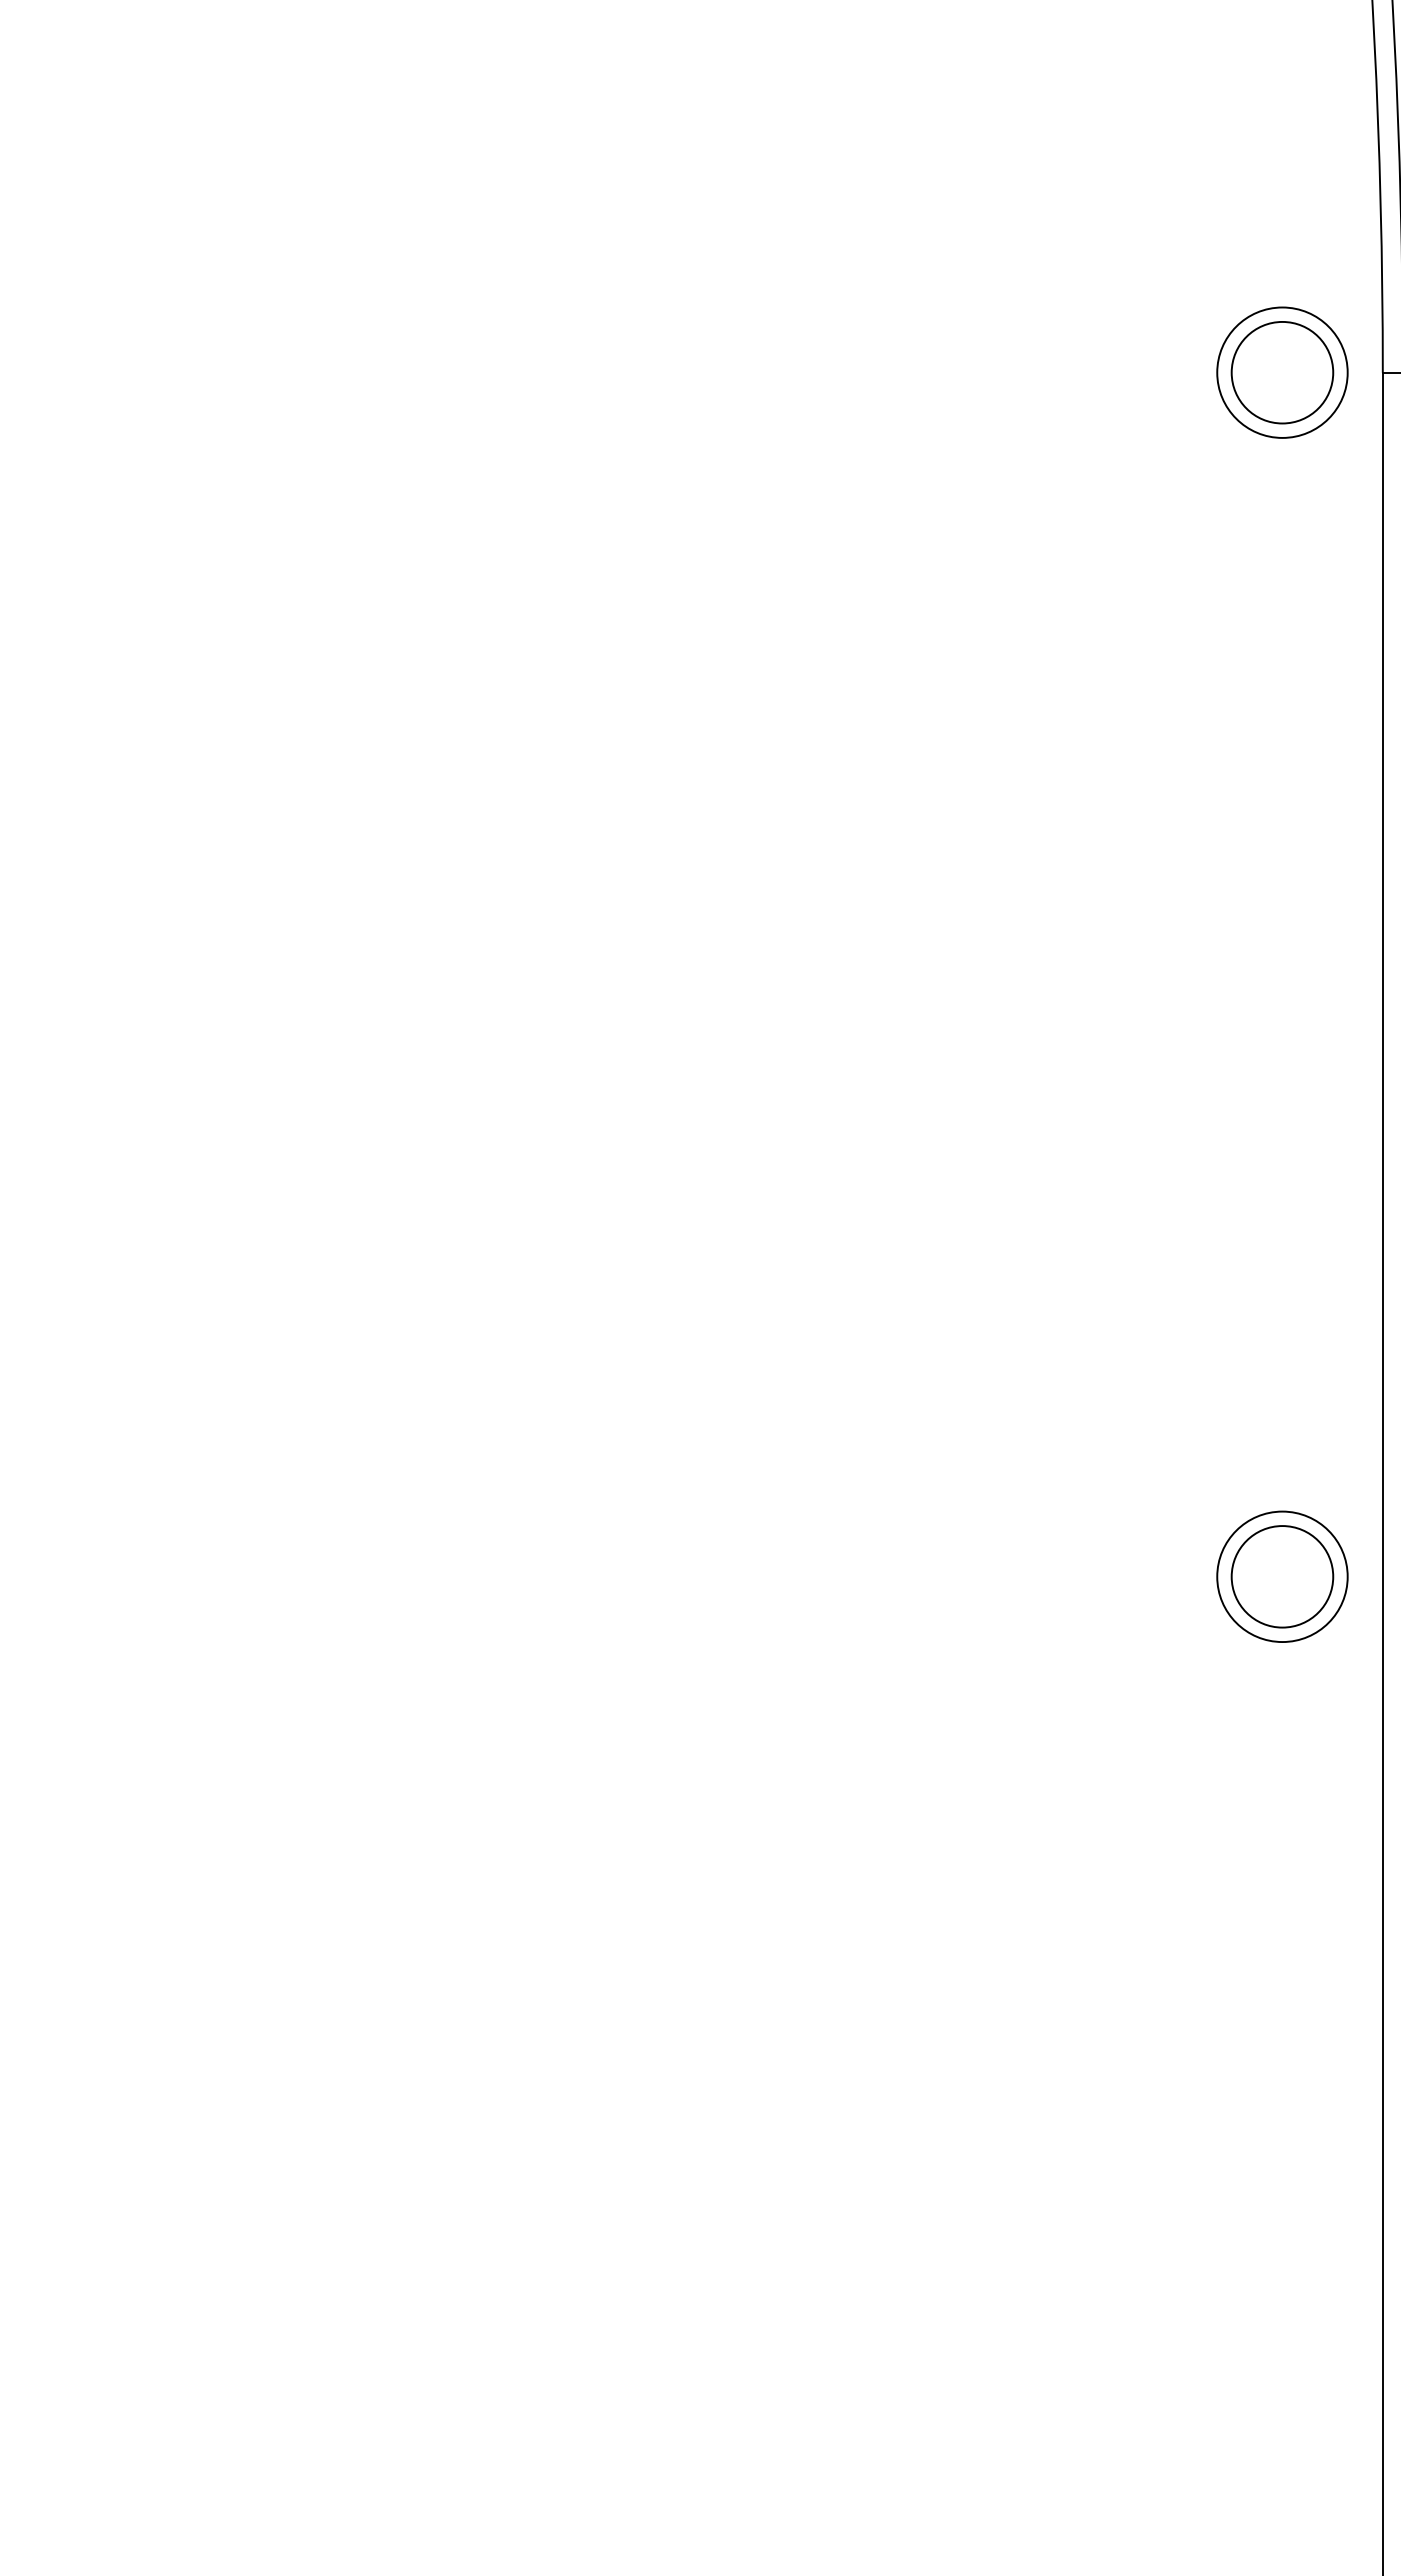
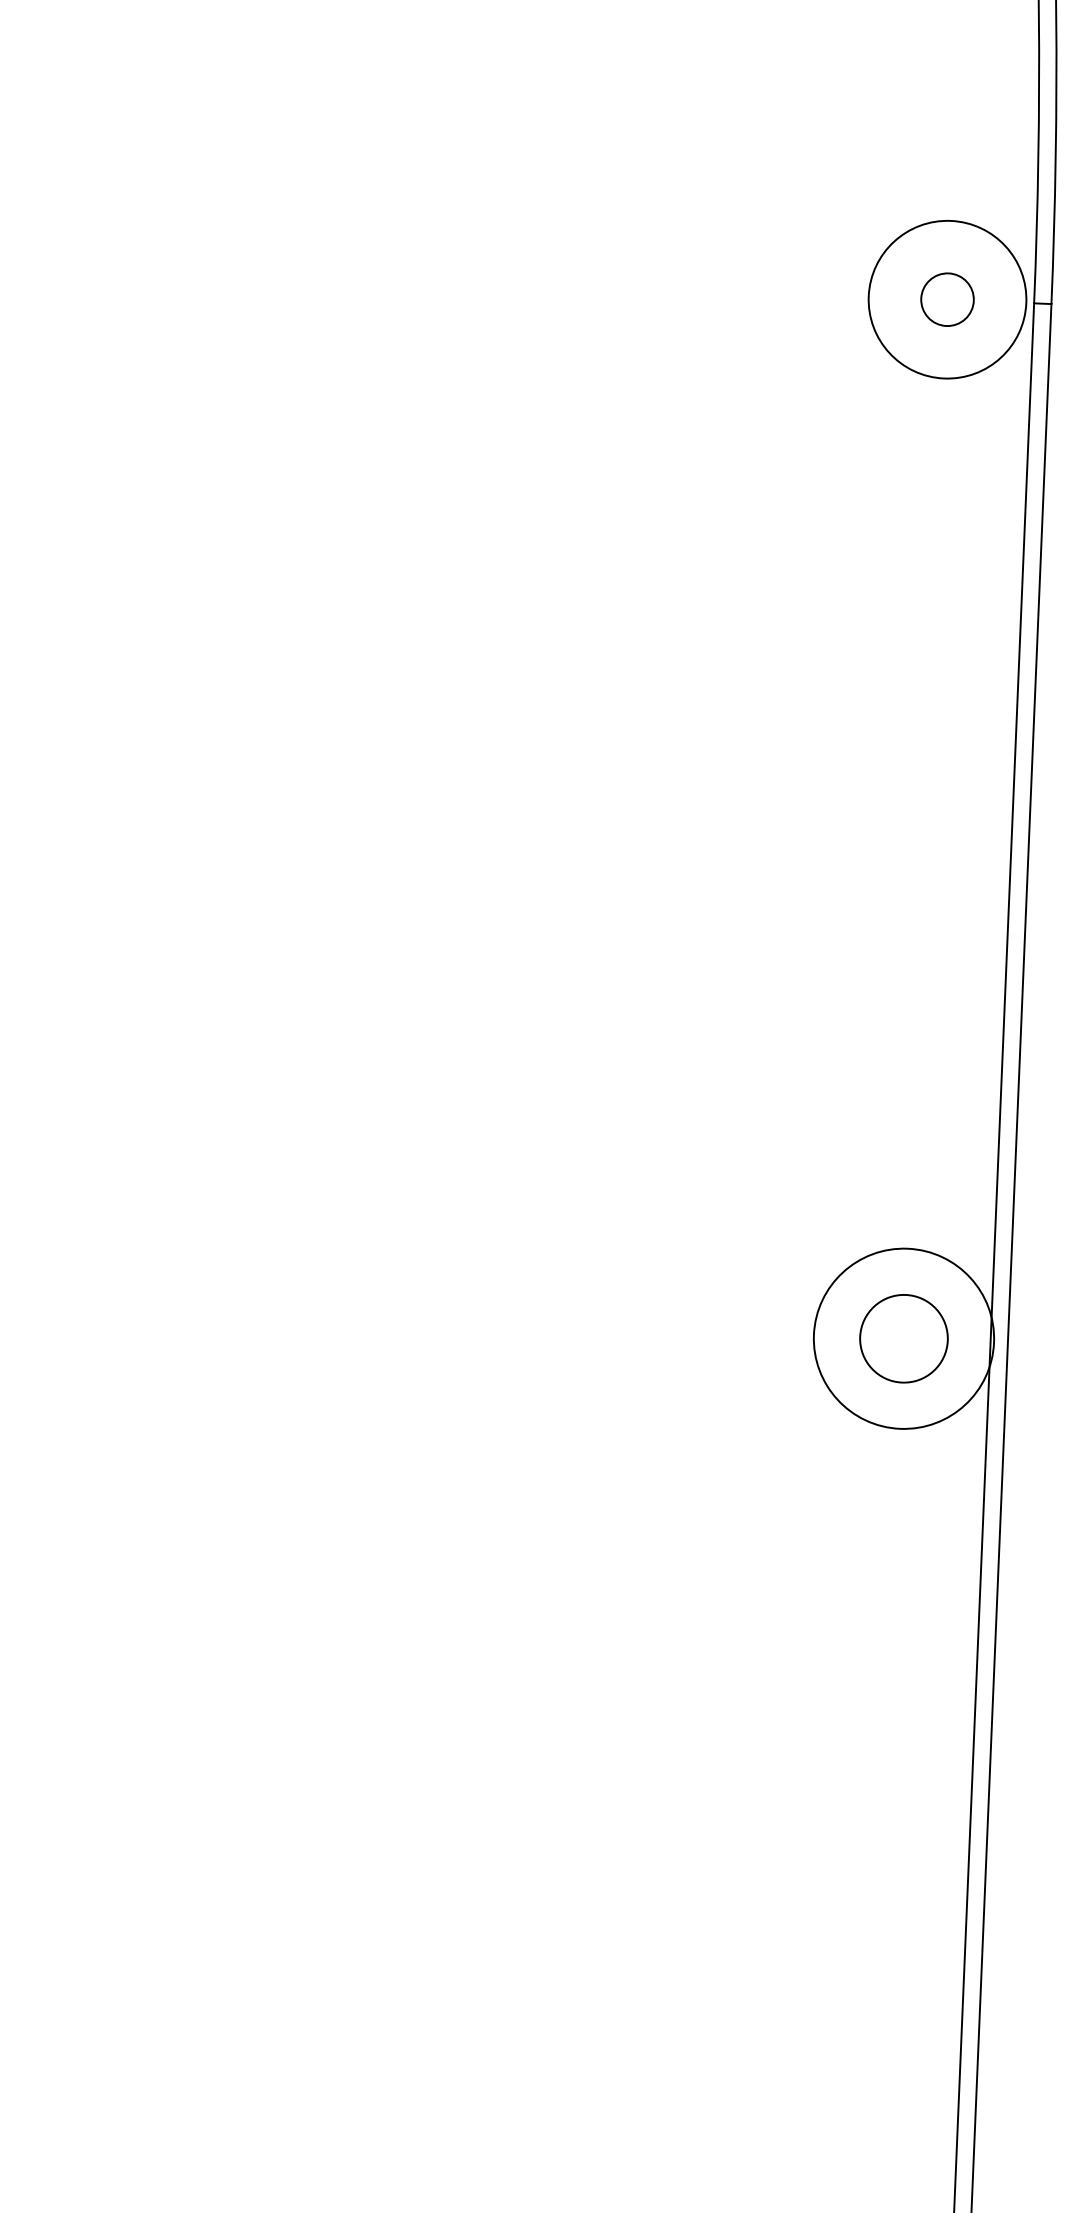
circle: (1282, 372) -> (947, 299), size x0.6
circle: (1282, 372) -> (947, 299), size x1.4
circle: (1282, 1576) -> (904, 1338), size x1.6

